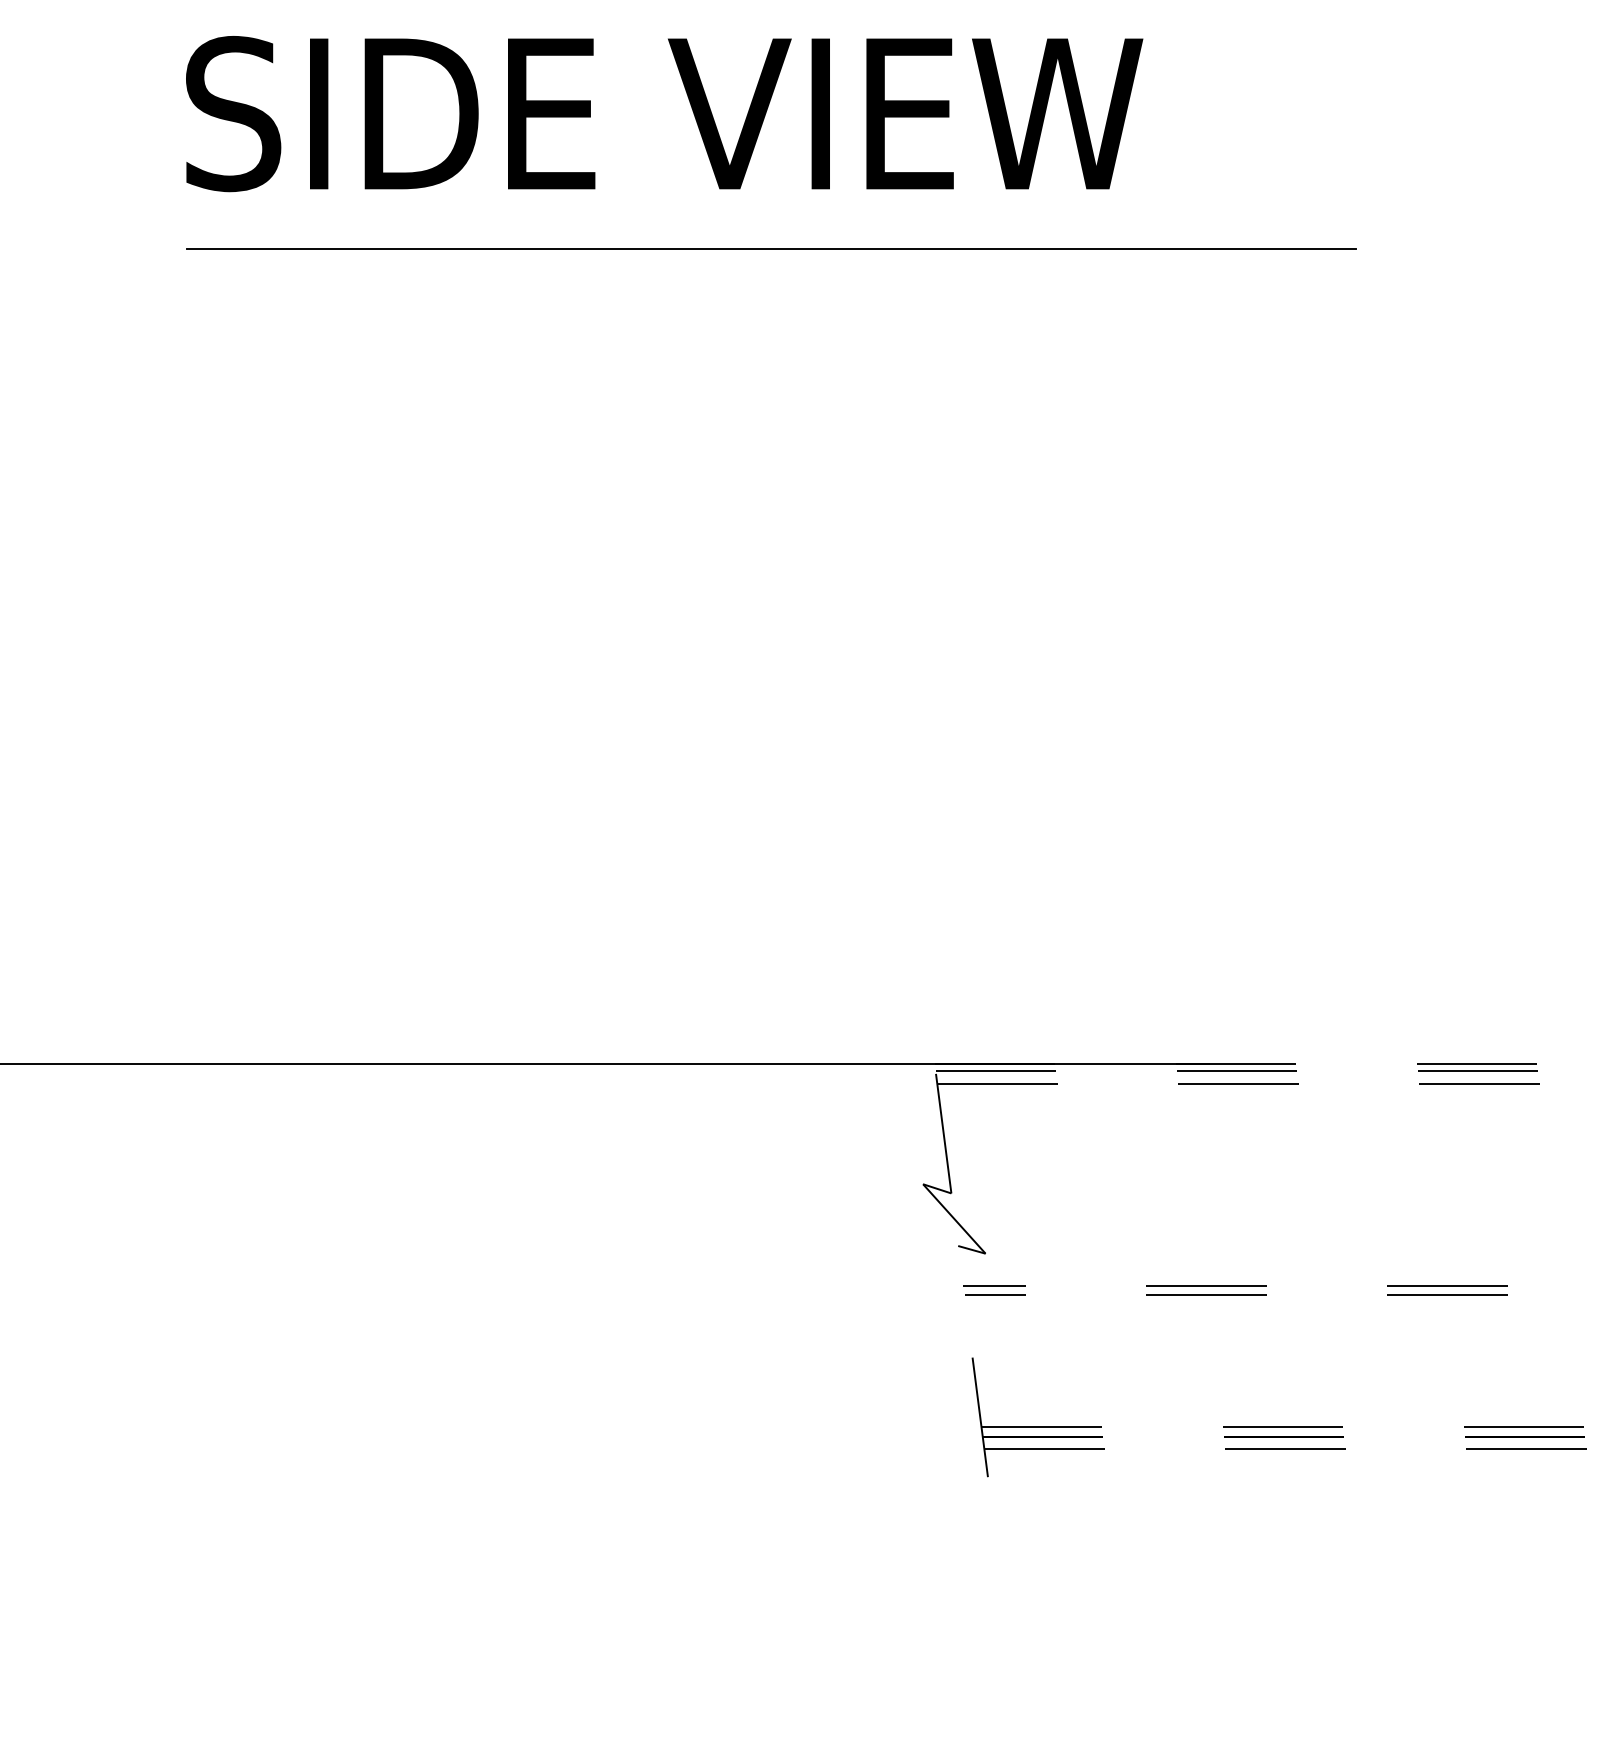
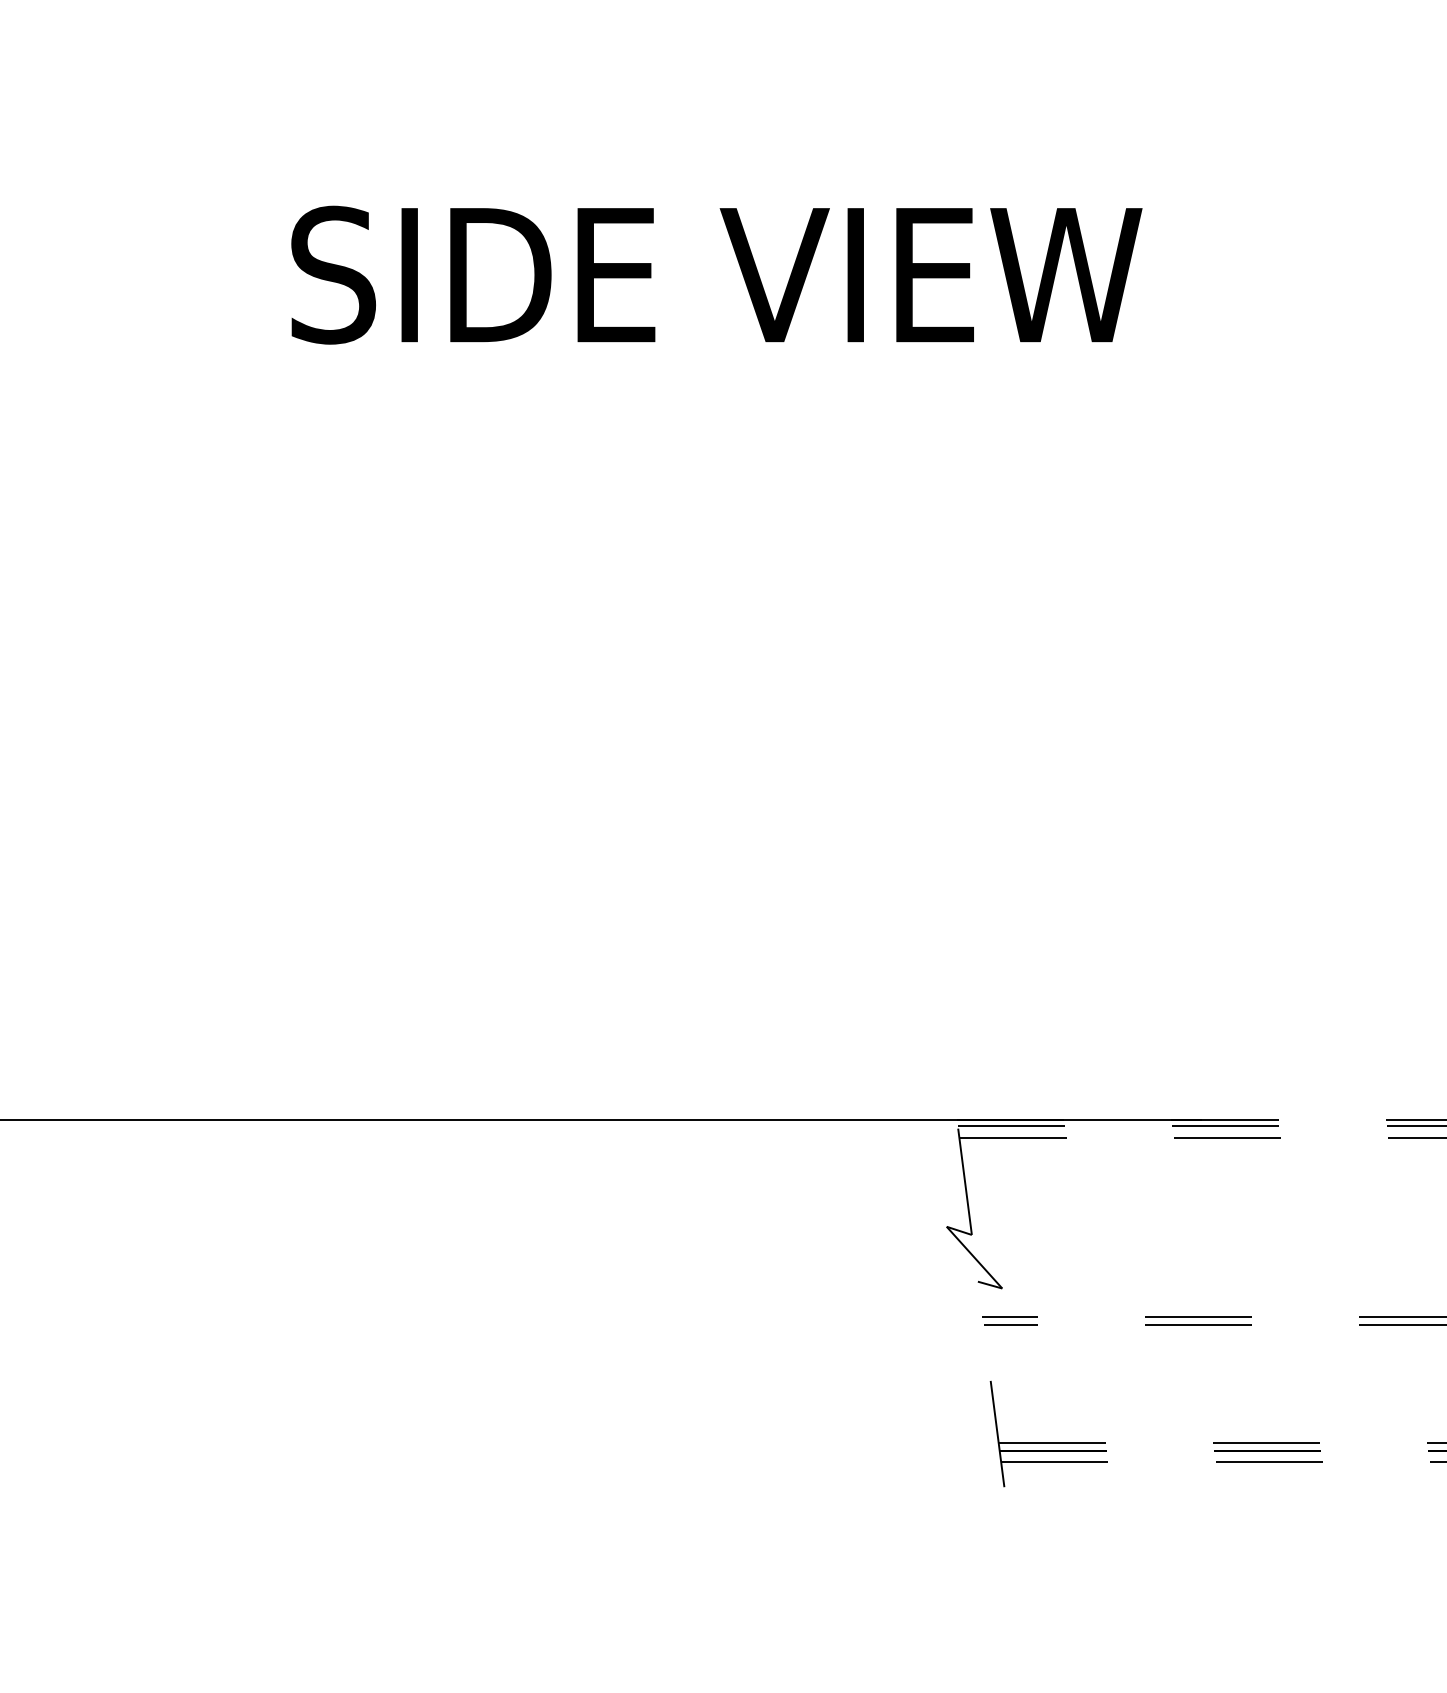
line: (771, 248) -> (811, 394), removed

